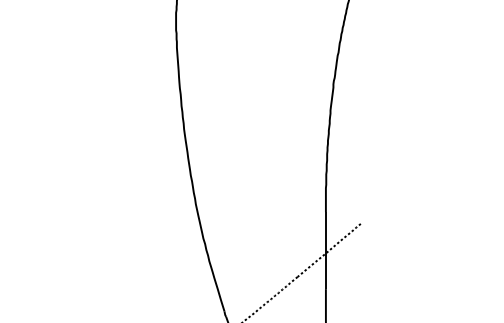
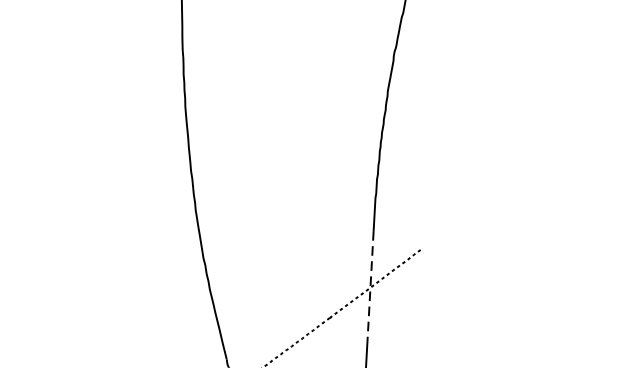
line: (325, 251) -> (370, 285), solid -> dashed

